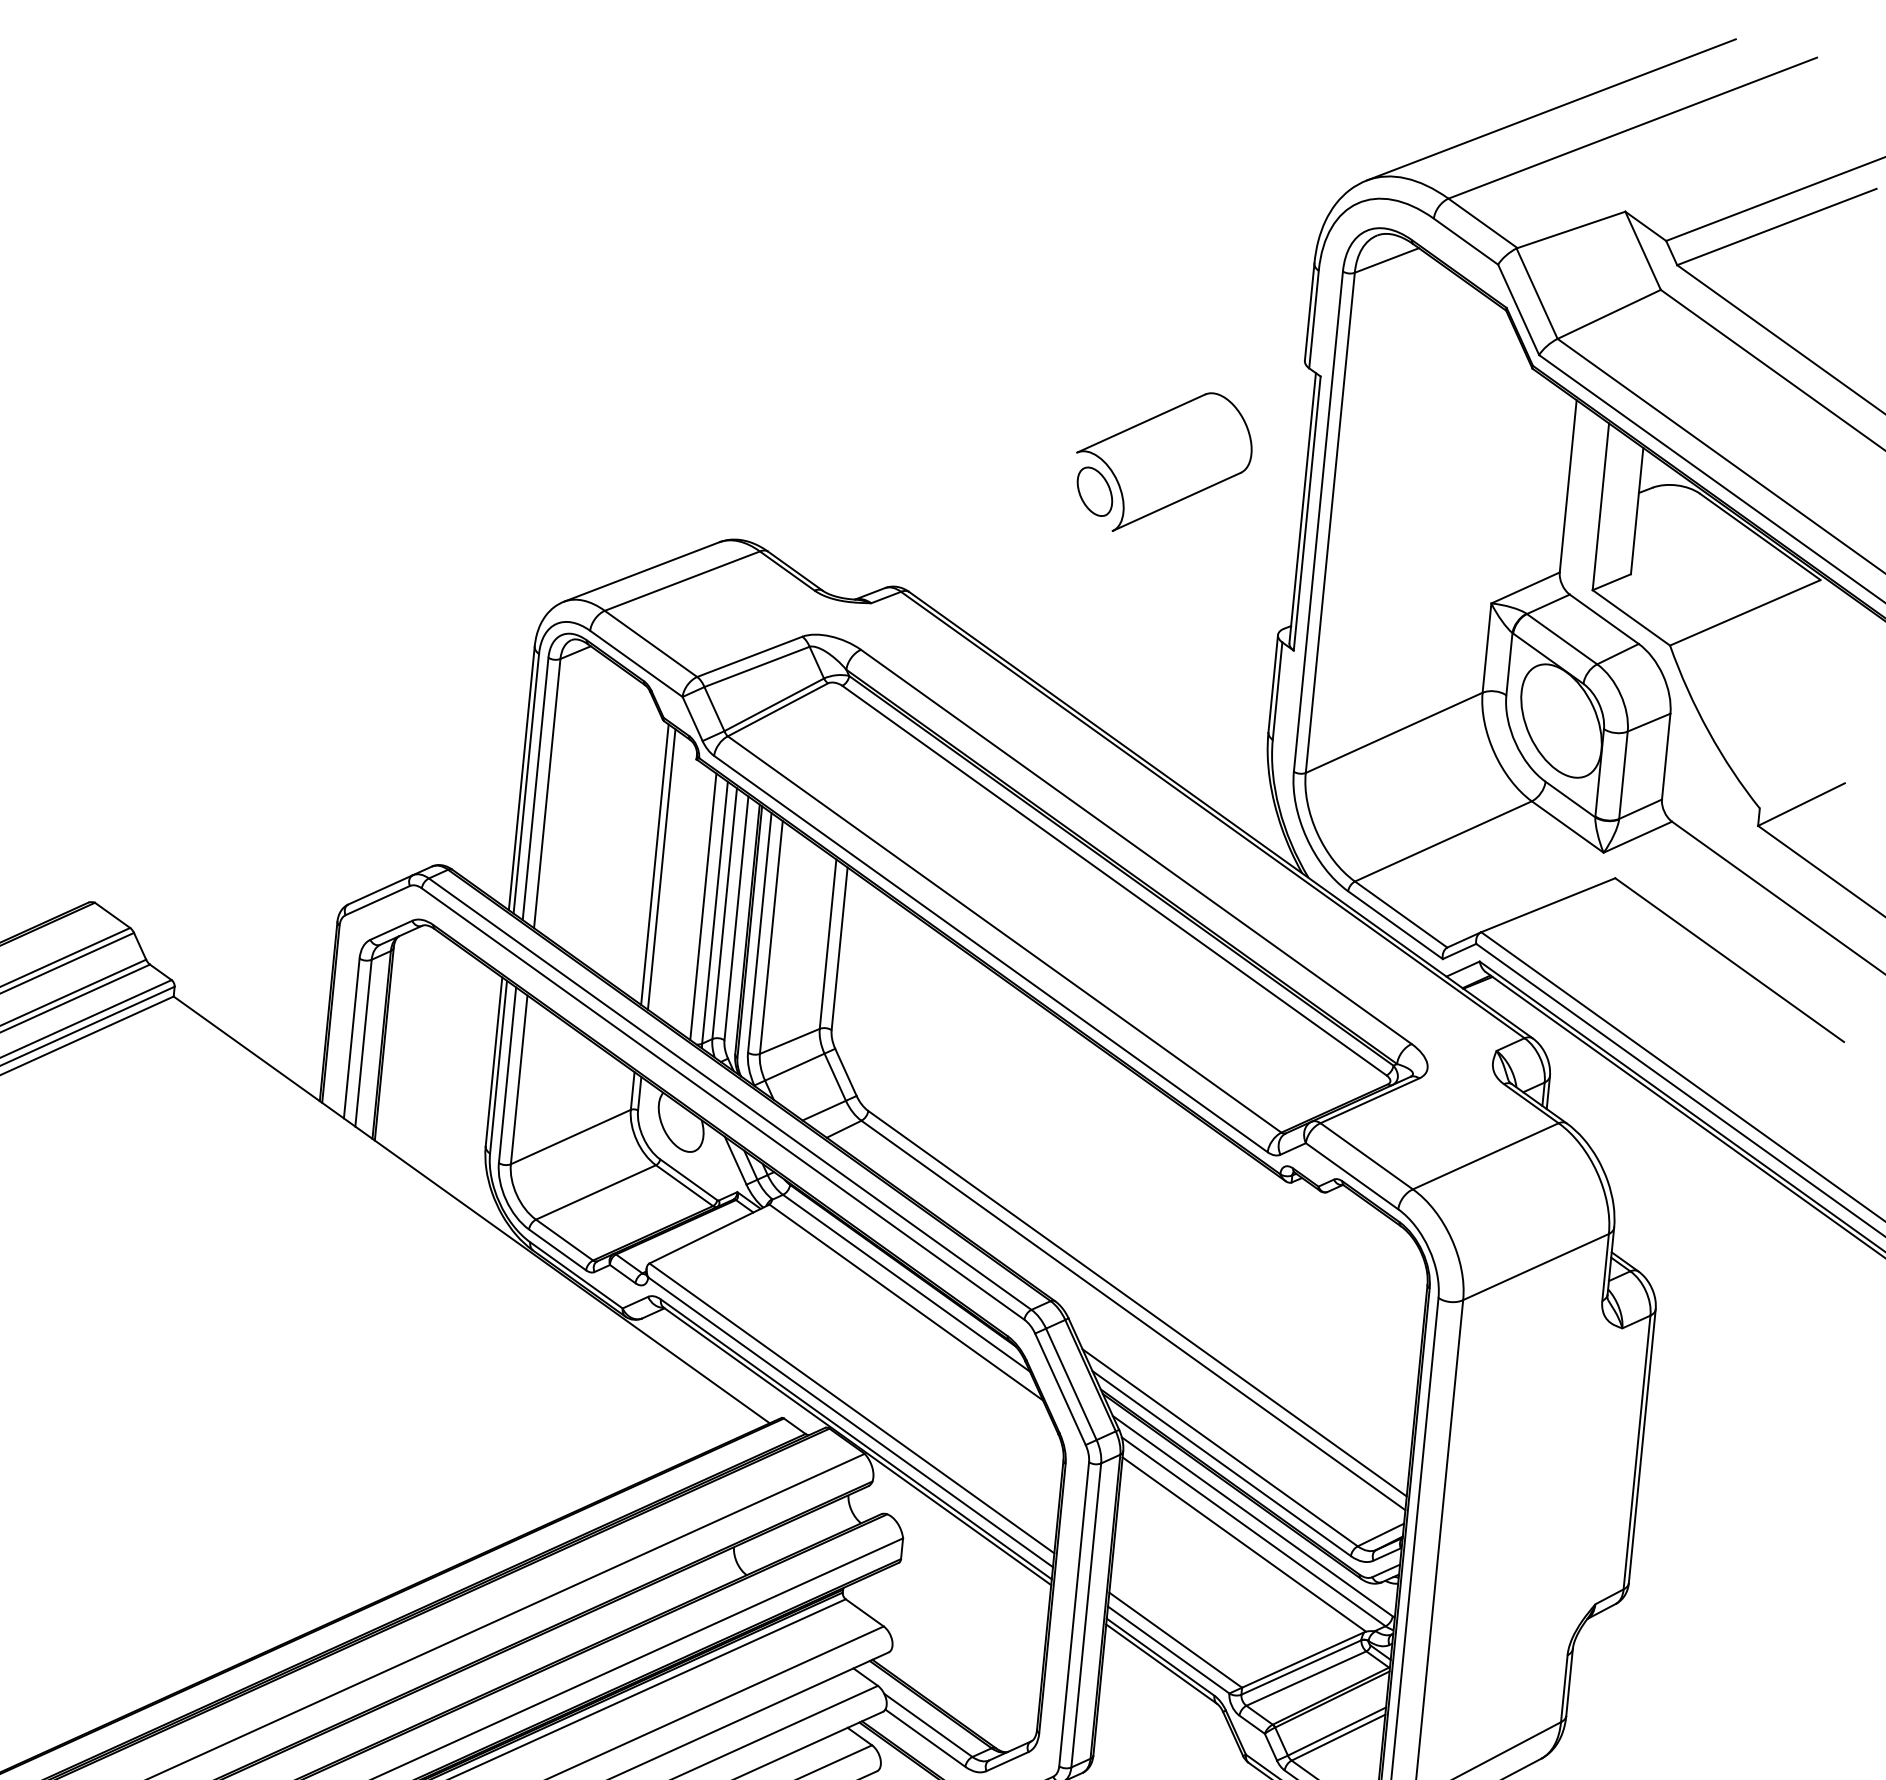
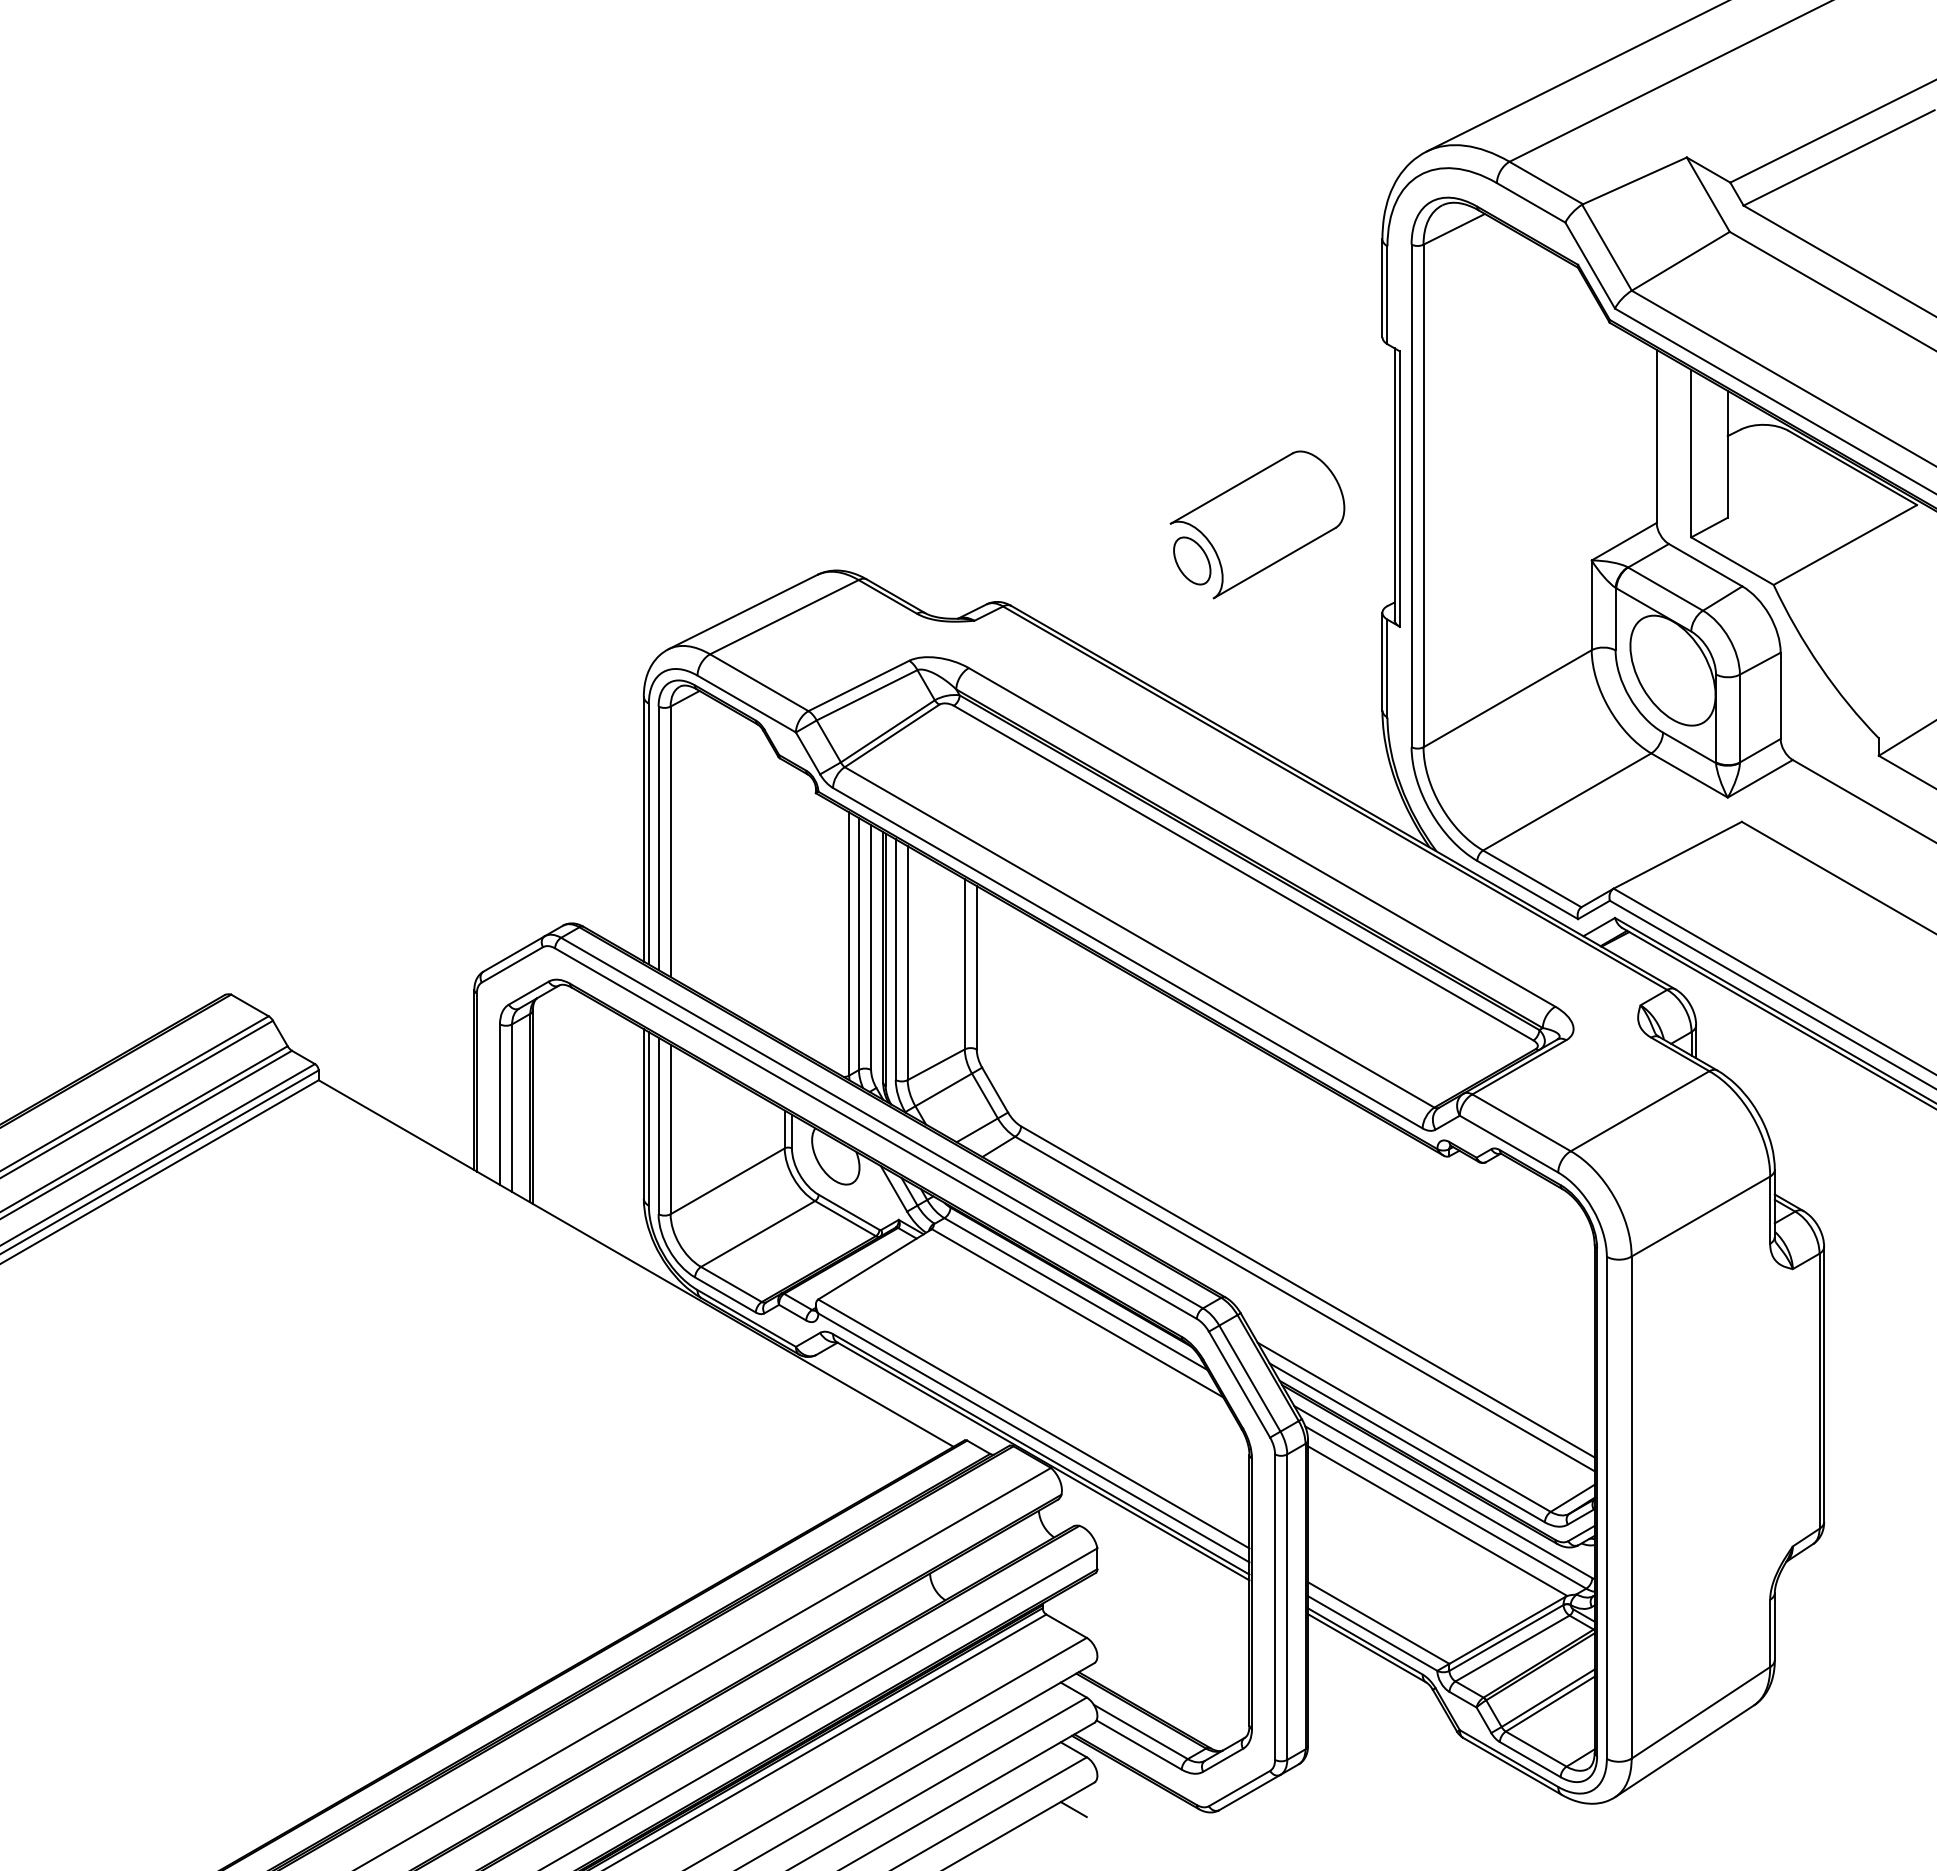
part: (1163, 461) -> (1257, 524), moved
line: (654, 864) -> (784, 901), removed
line: (661, 869) -> (791, 906), removed
line: (703, 907) -> (837, 939), removed

